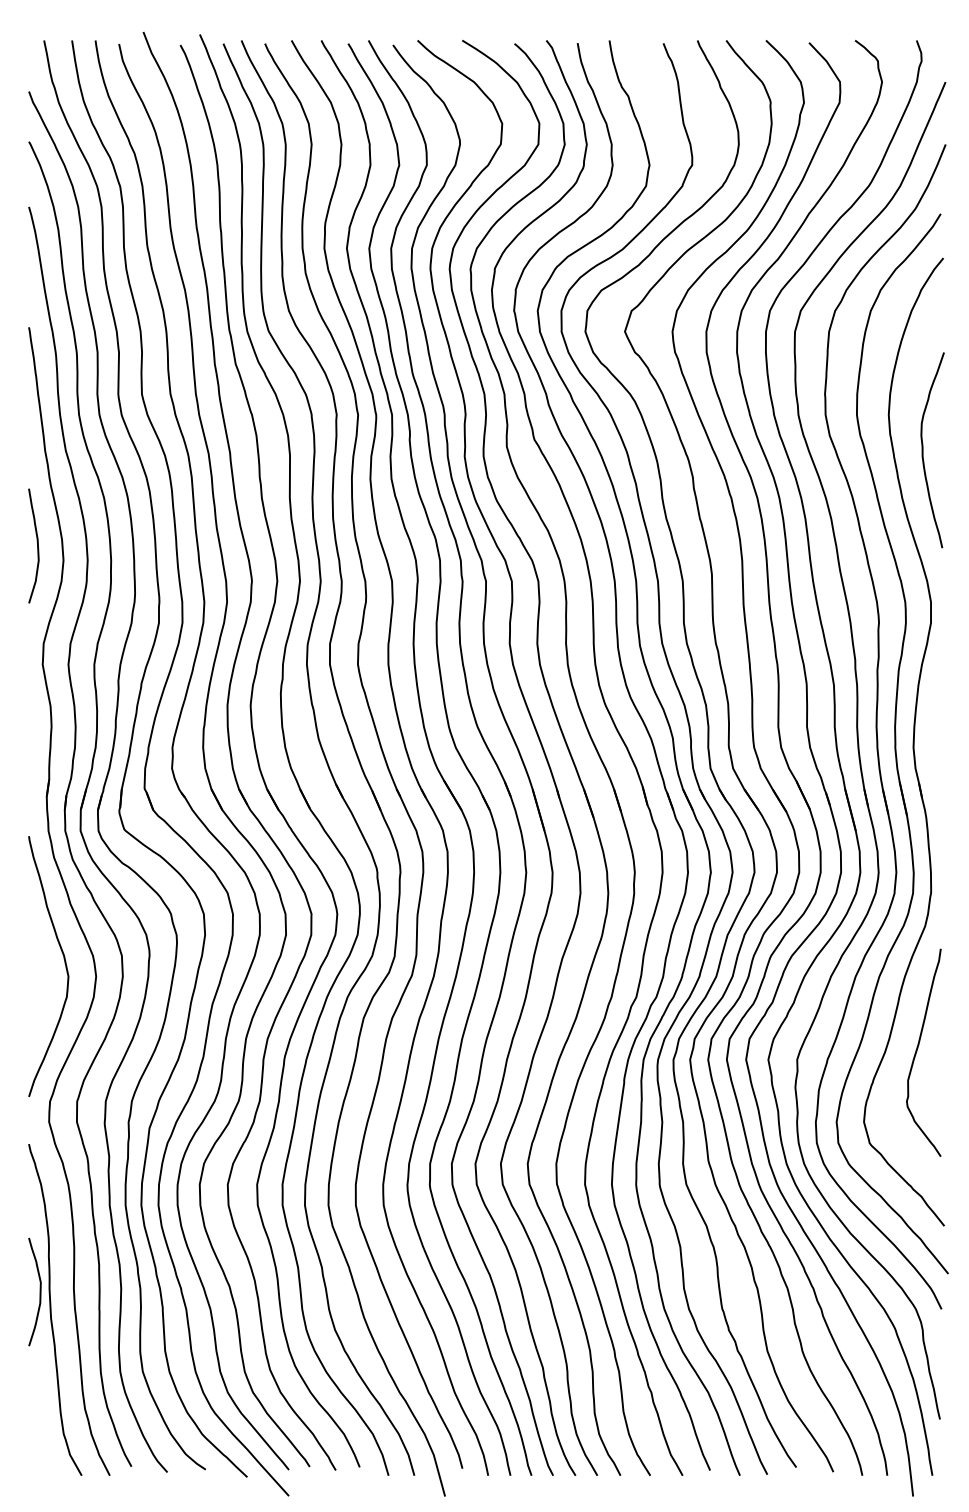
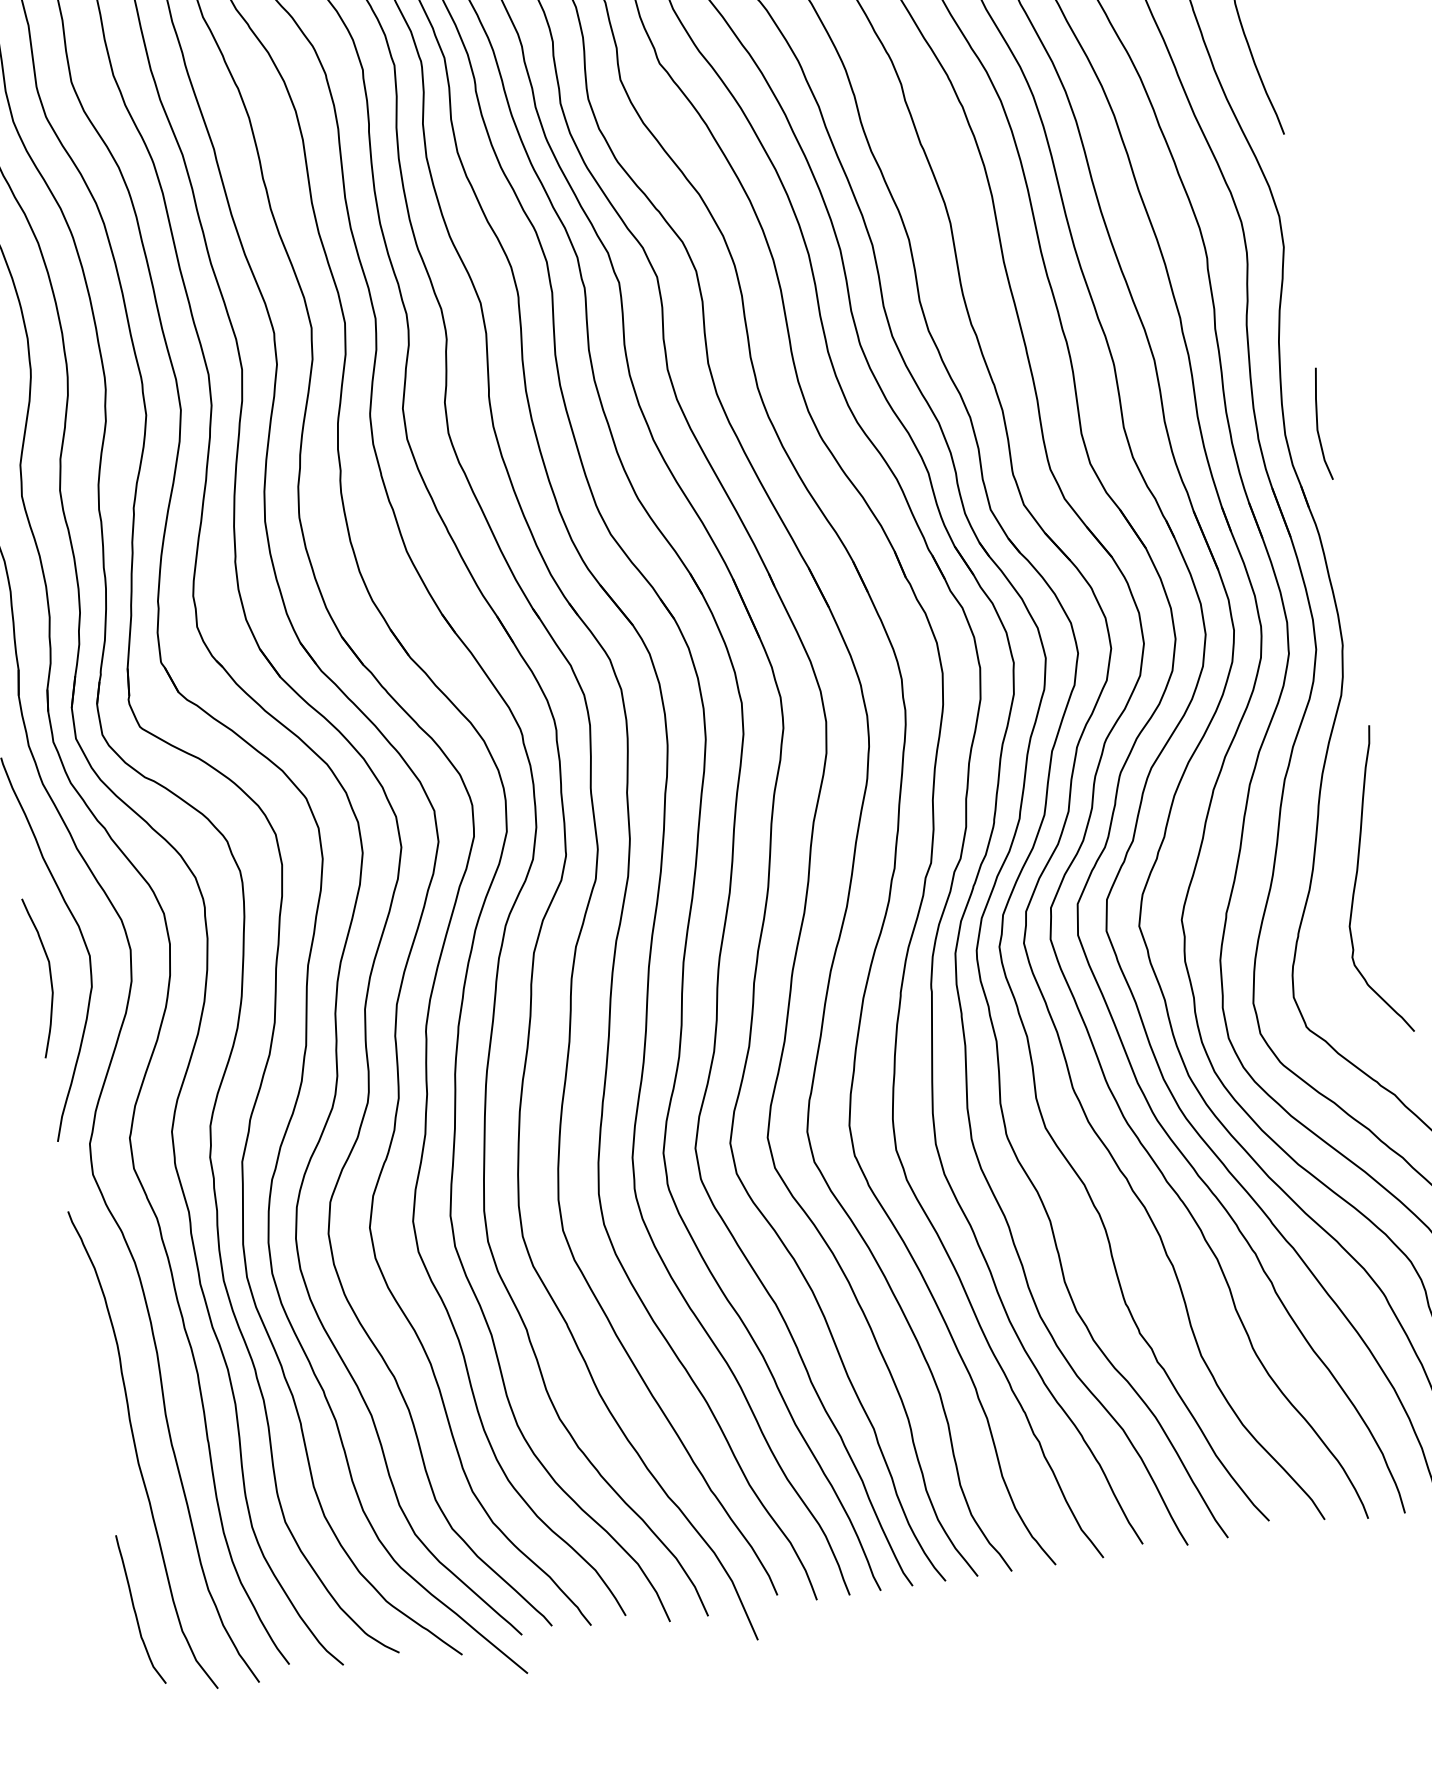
line: (936, 744) -> (1318, 425), added
curve: (39, 1291) -> (49, 975), moved
curve: (35, 1416) -> (136, 1611), added

